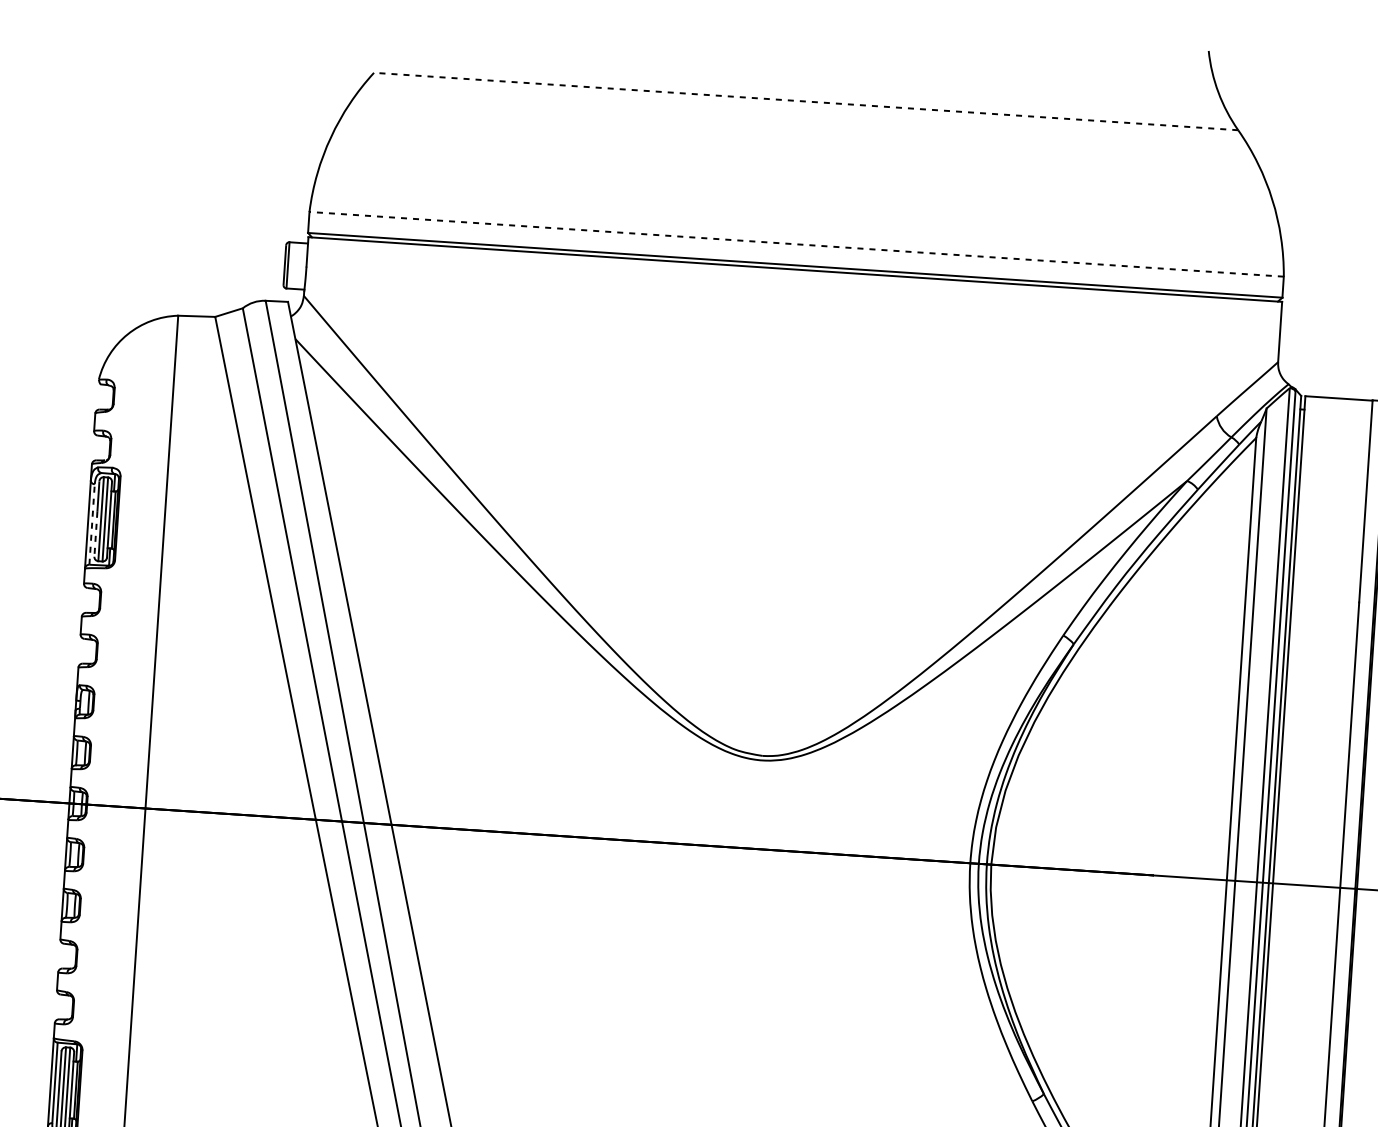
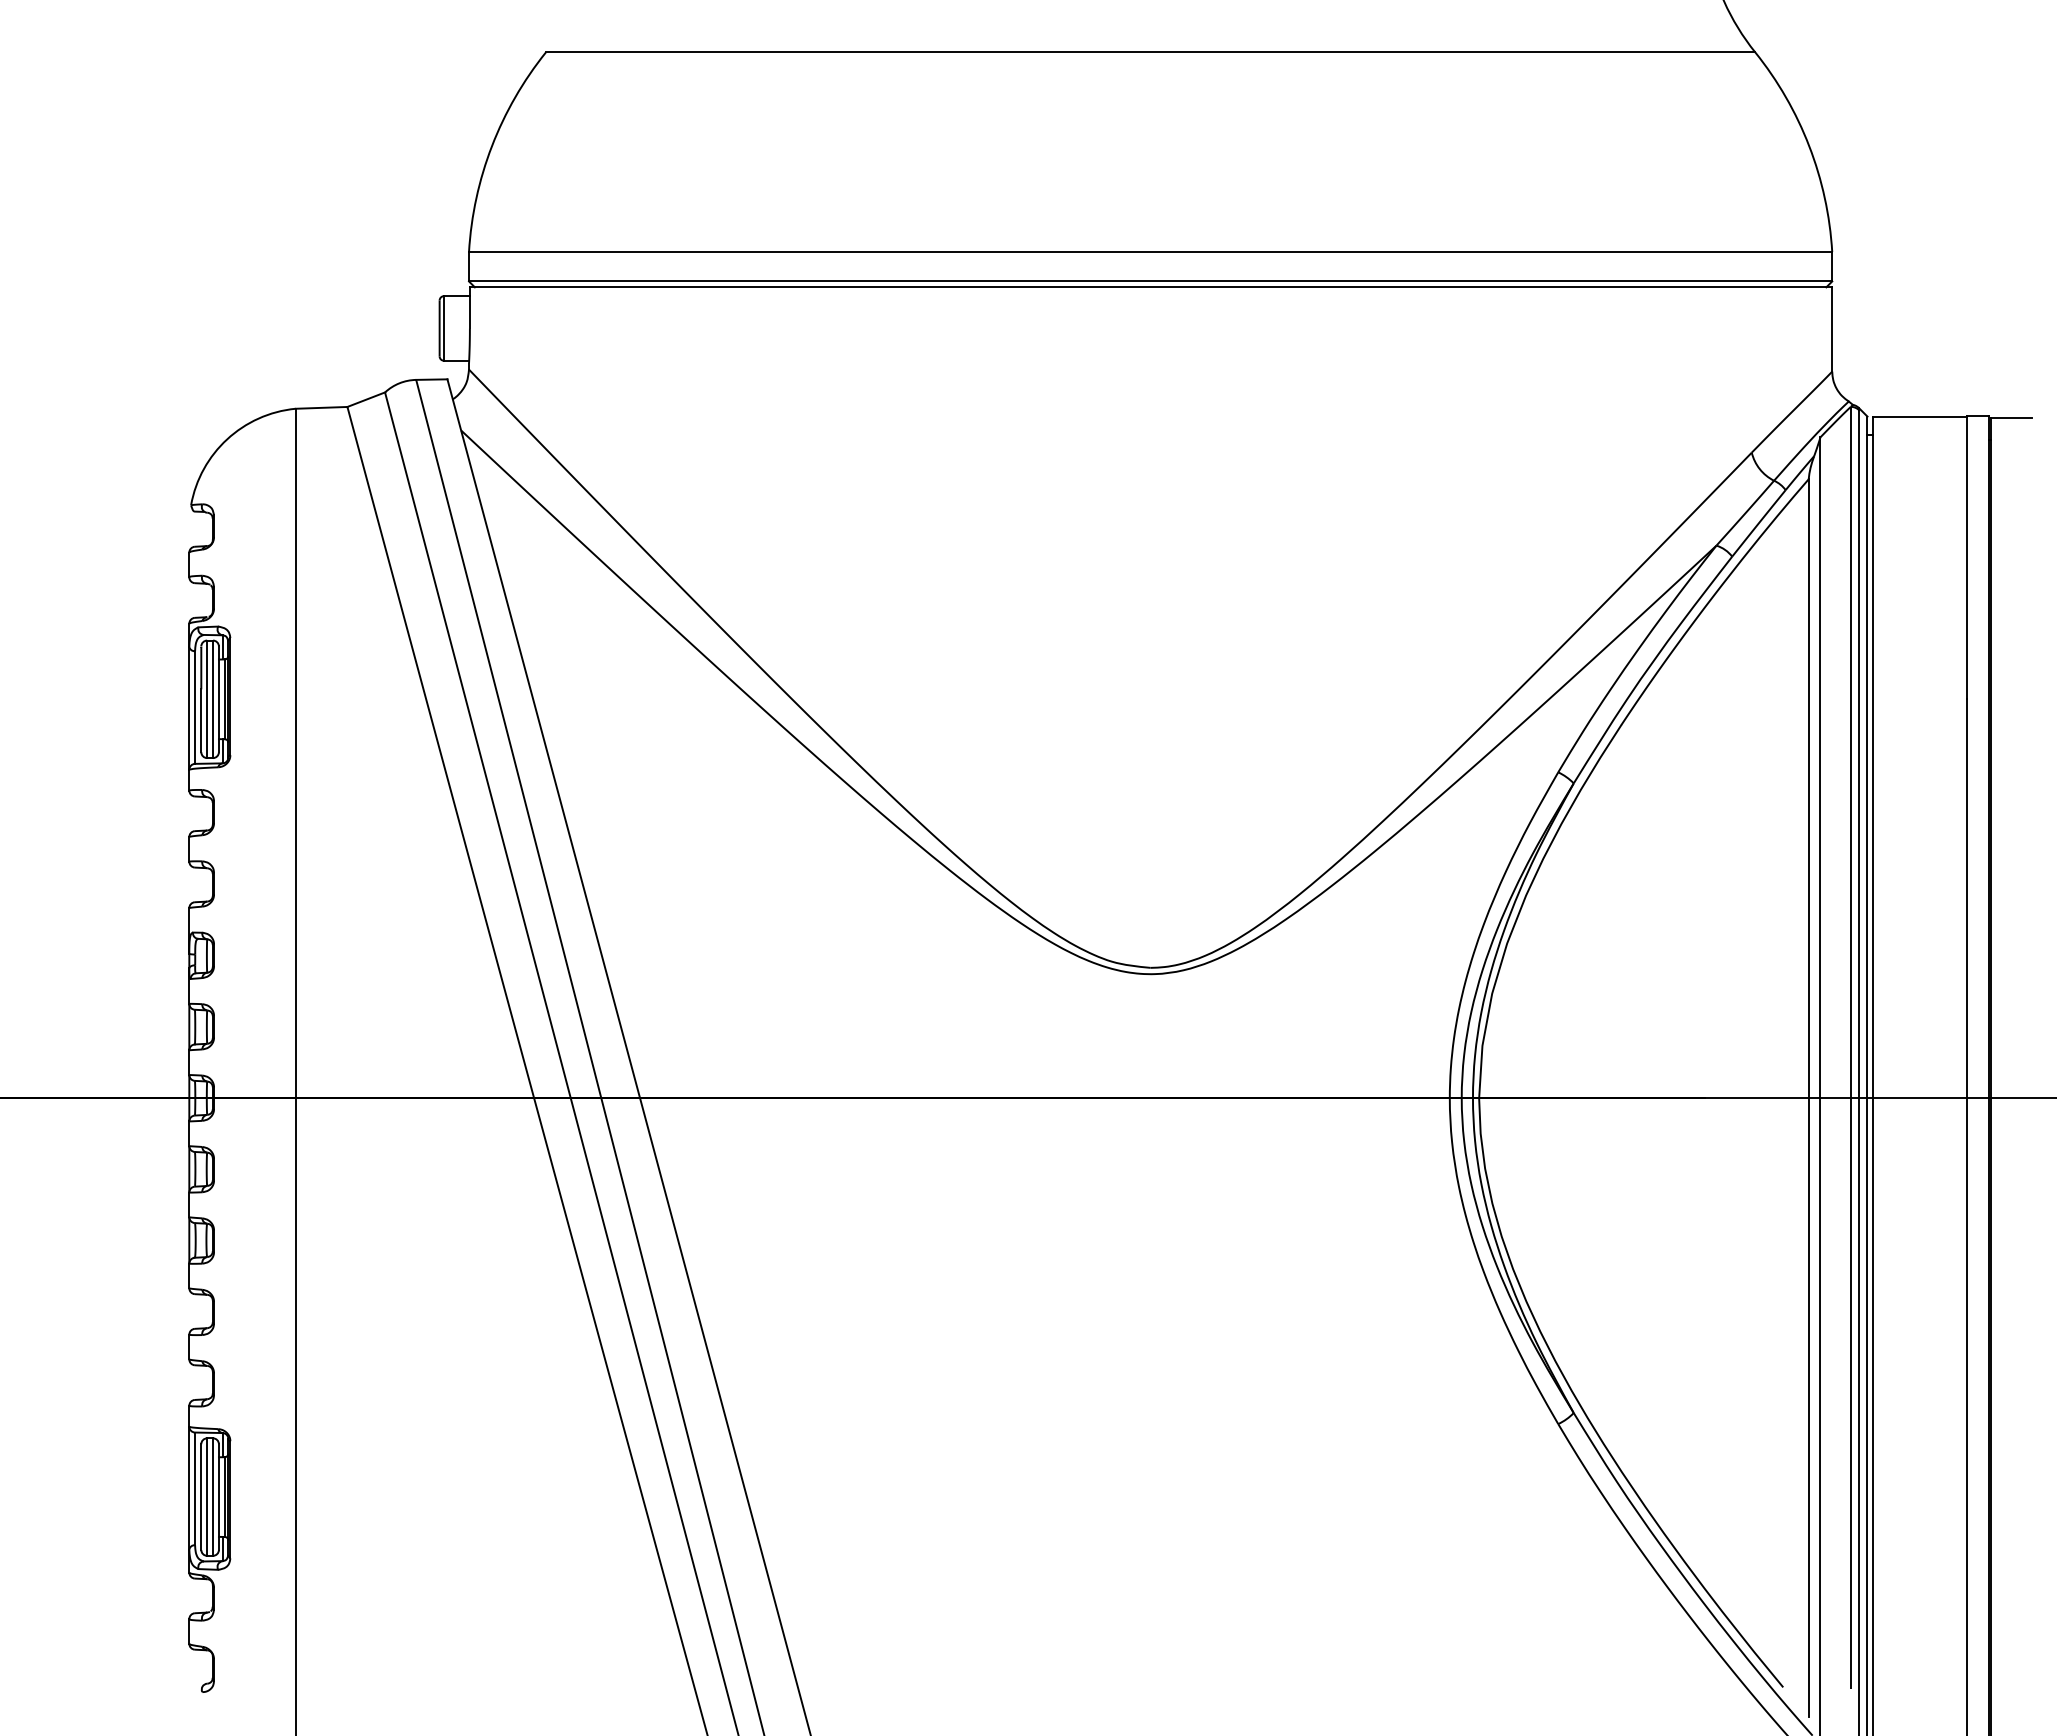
line: (806, 101) -> (1150, 52), dashed -> solid
line: (796, 244) -> (1150, 252), dashed -> solid
line: (92, 524) -> (195, 707), dashed -> solid
line: (96, 534) -> (201, 721), dashed -> solid

